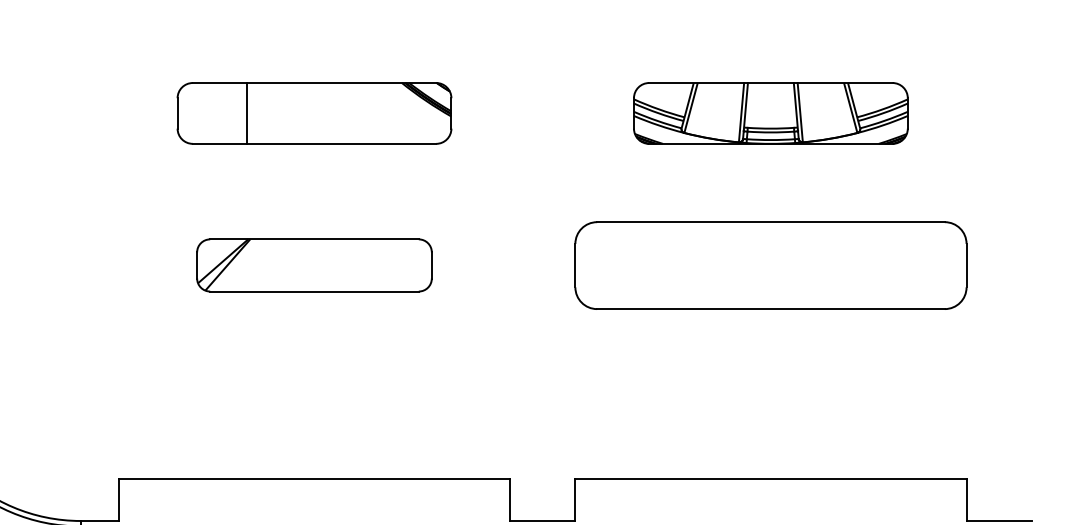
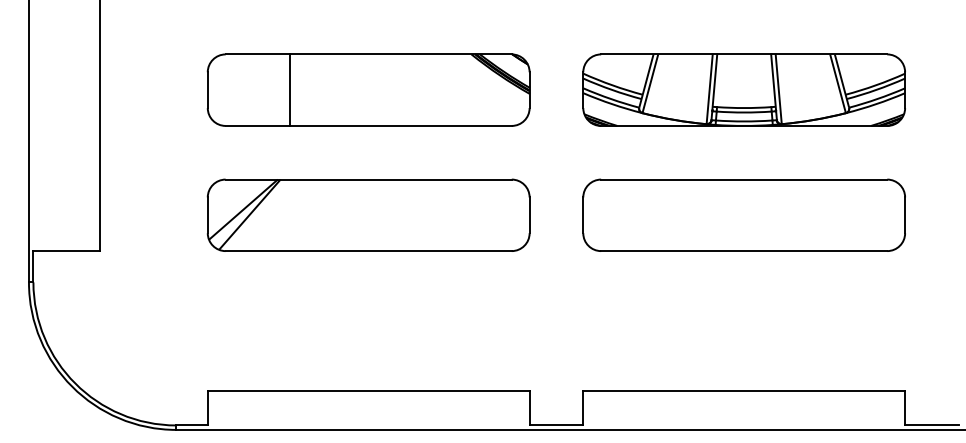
part: (314, 112) -> (368, 89), size x1.43
part: (770, 112) -> (743, 89), size x1.43
part: (314, 264) -> (368, 214), size x1.67

